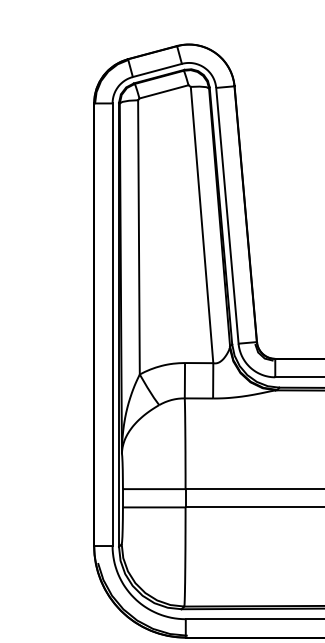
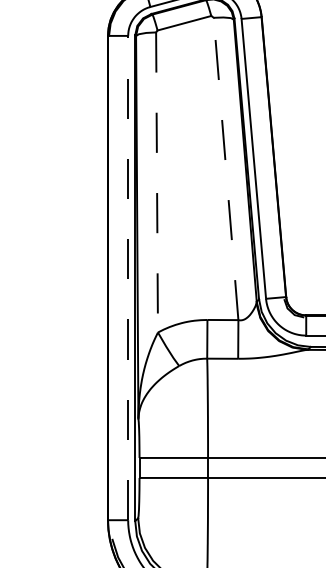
line: (202, 225) -> (226, 169), solid -> dashed
line: (138, 237) -> (156, 182), solid -> dashed
line: (112, 324) -> (128, 277), solid -> dashed

